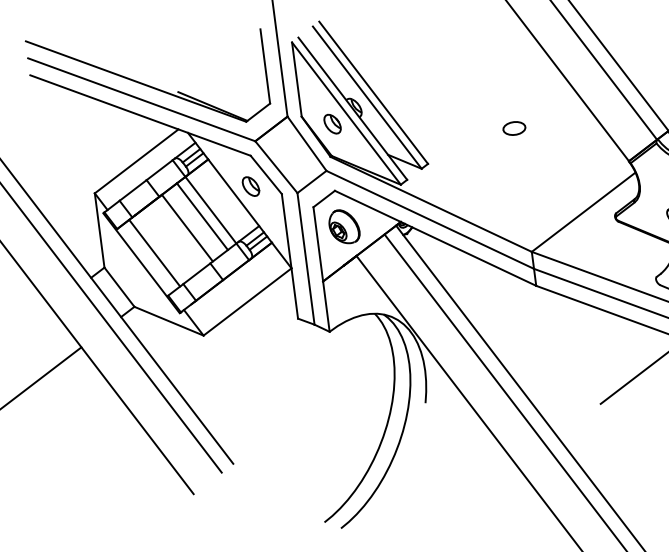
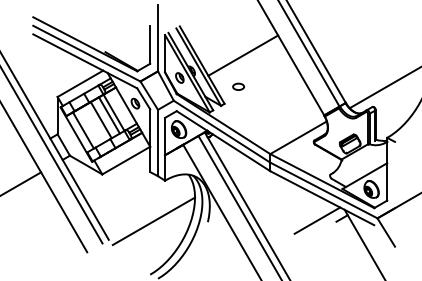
line: (453, 63) -> (243, 55), added
part: (514, 127) -> (238, 86), moved
line: (317, 415) -> (153, 221), added

